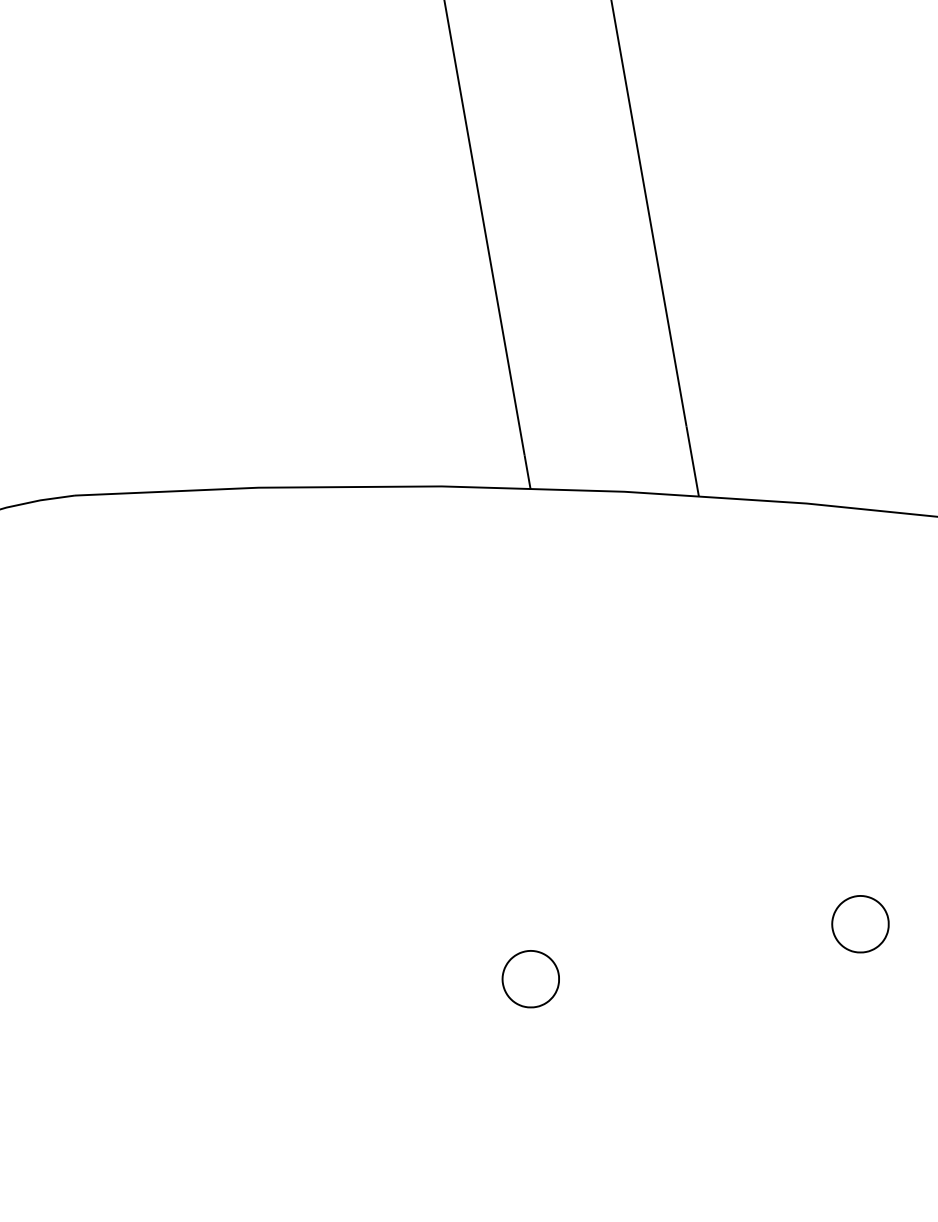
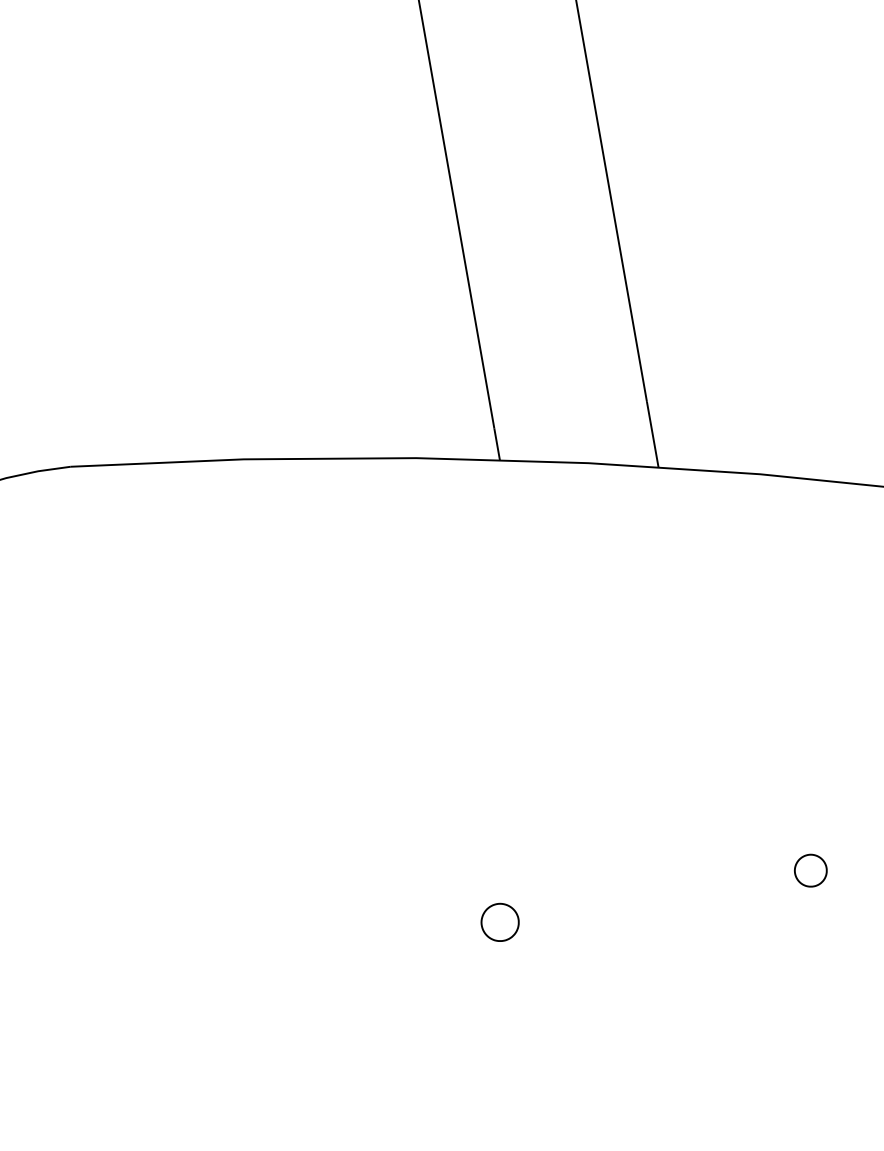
part: (860, 924) -> (810, 870), size x0.6
part: (530, 979) -> (499, 922), size x0.7

